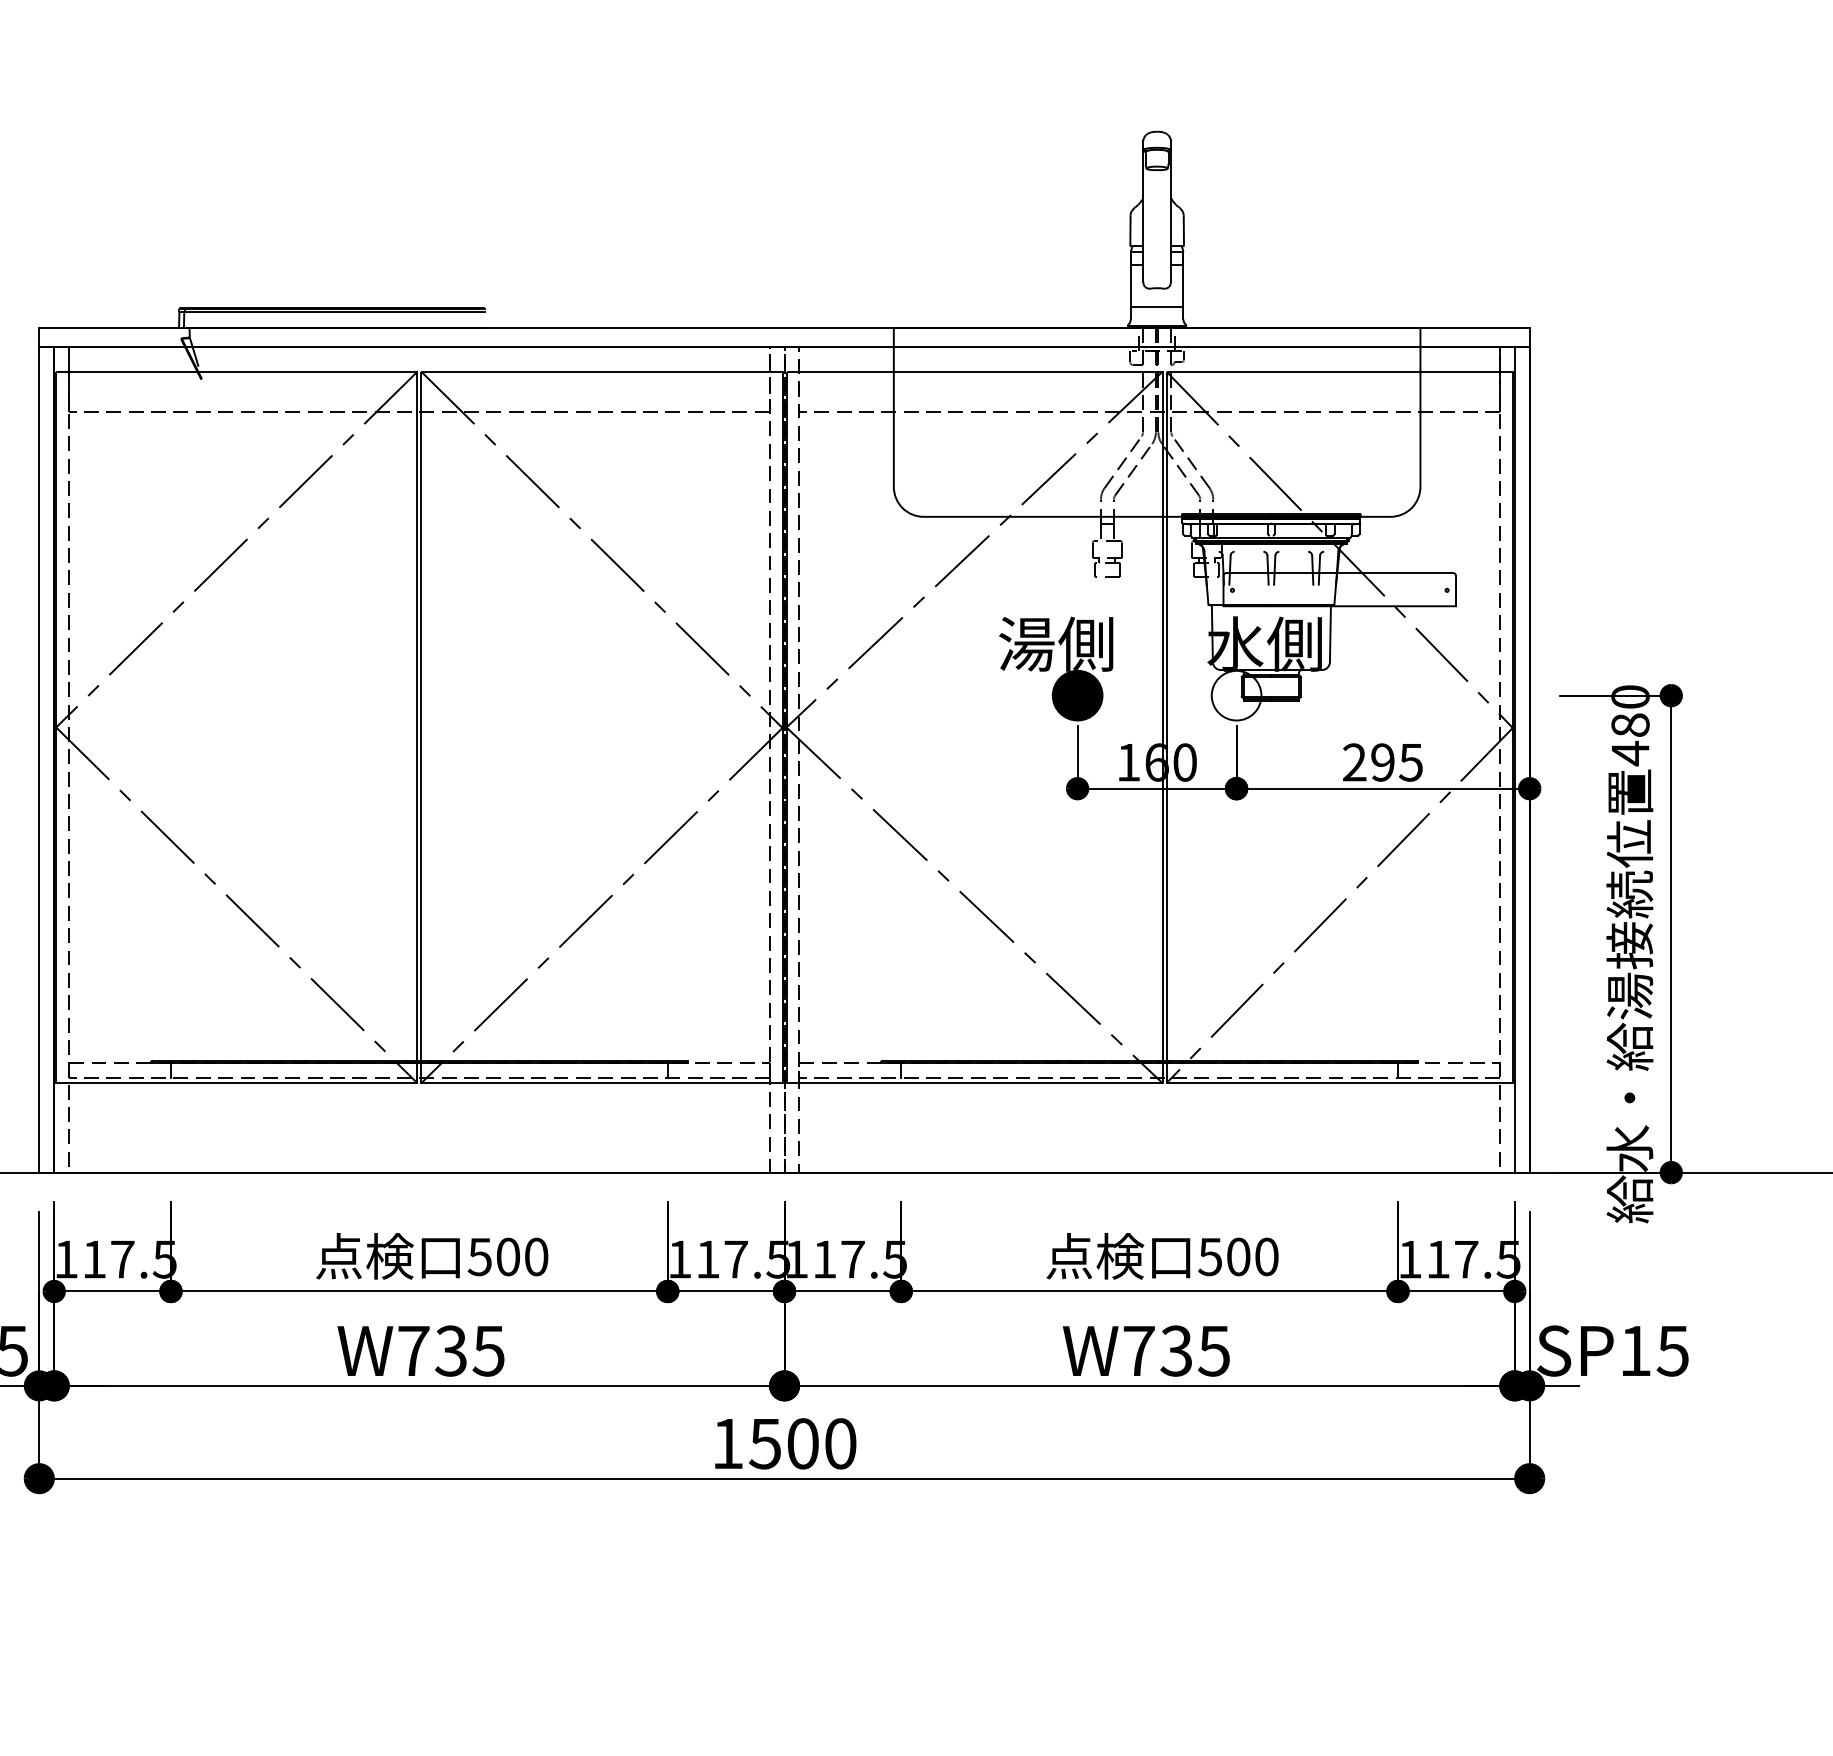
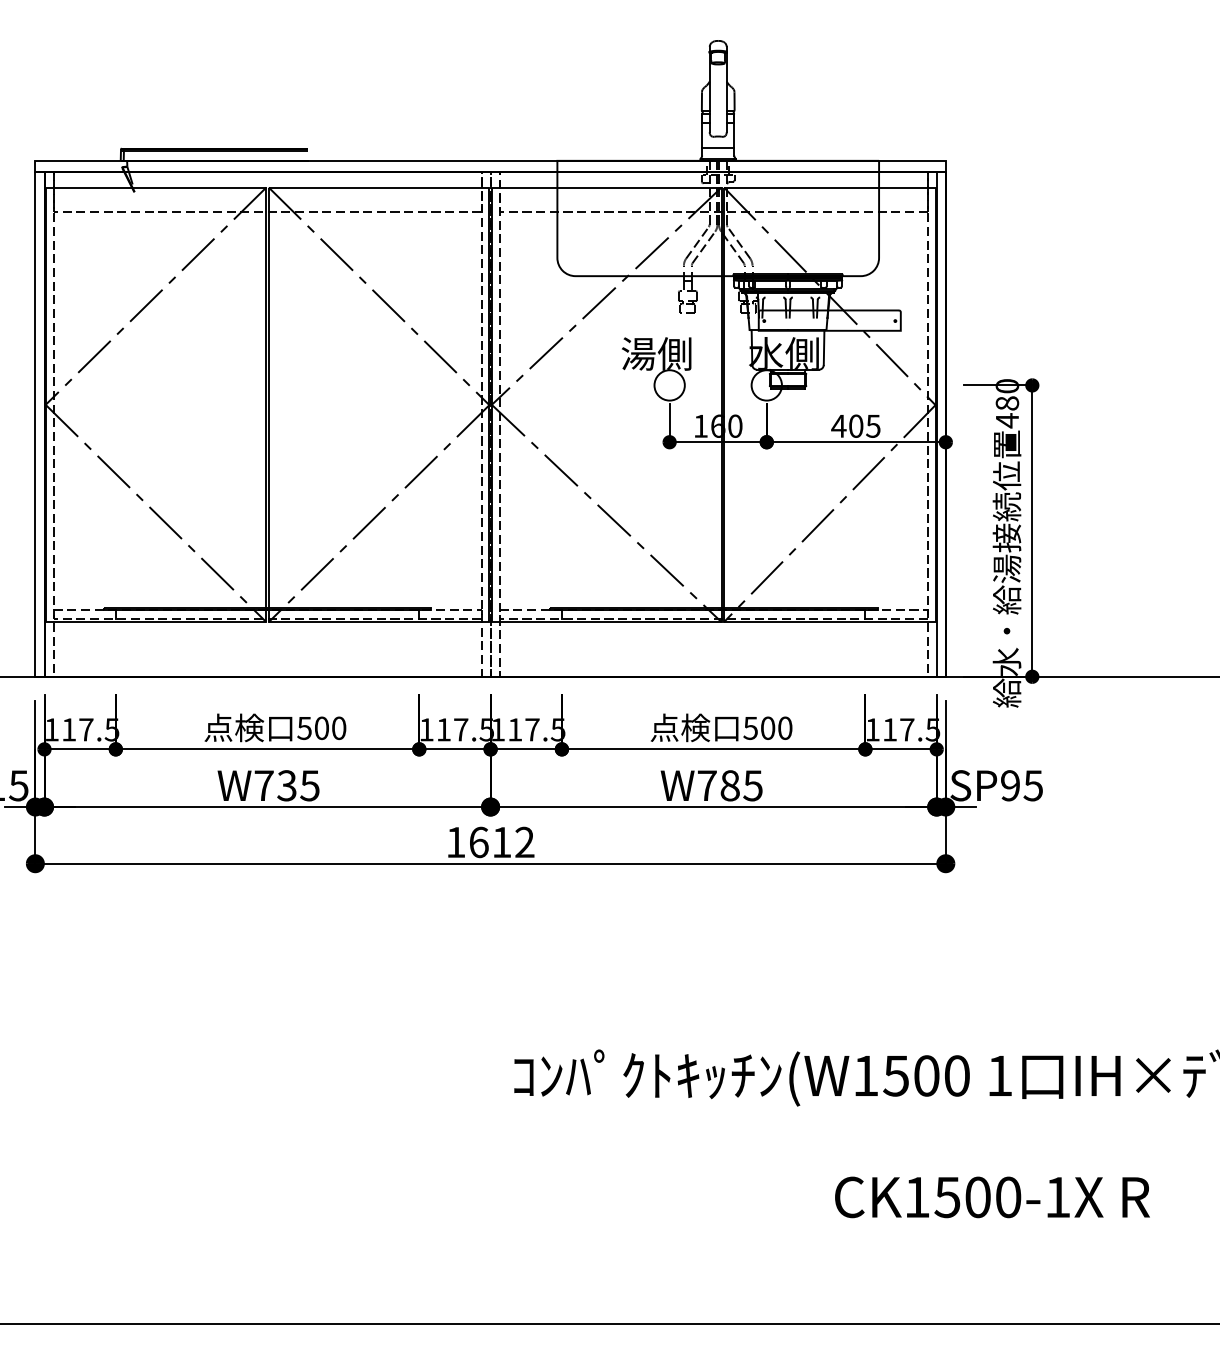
fill: (1077, 695) -> (669, 385), removed
text: (1368, 761) -> (847, 425), 295 -> 405
text: (1175, 1350) -> (729, 785), W735 -> W785
text: (1635, 1350) -> (1010, 785), SP15 -> SP95
text: (802, 1443) -> (501, 842), 1500 -> 1612

